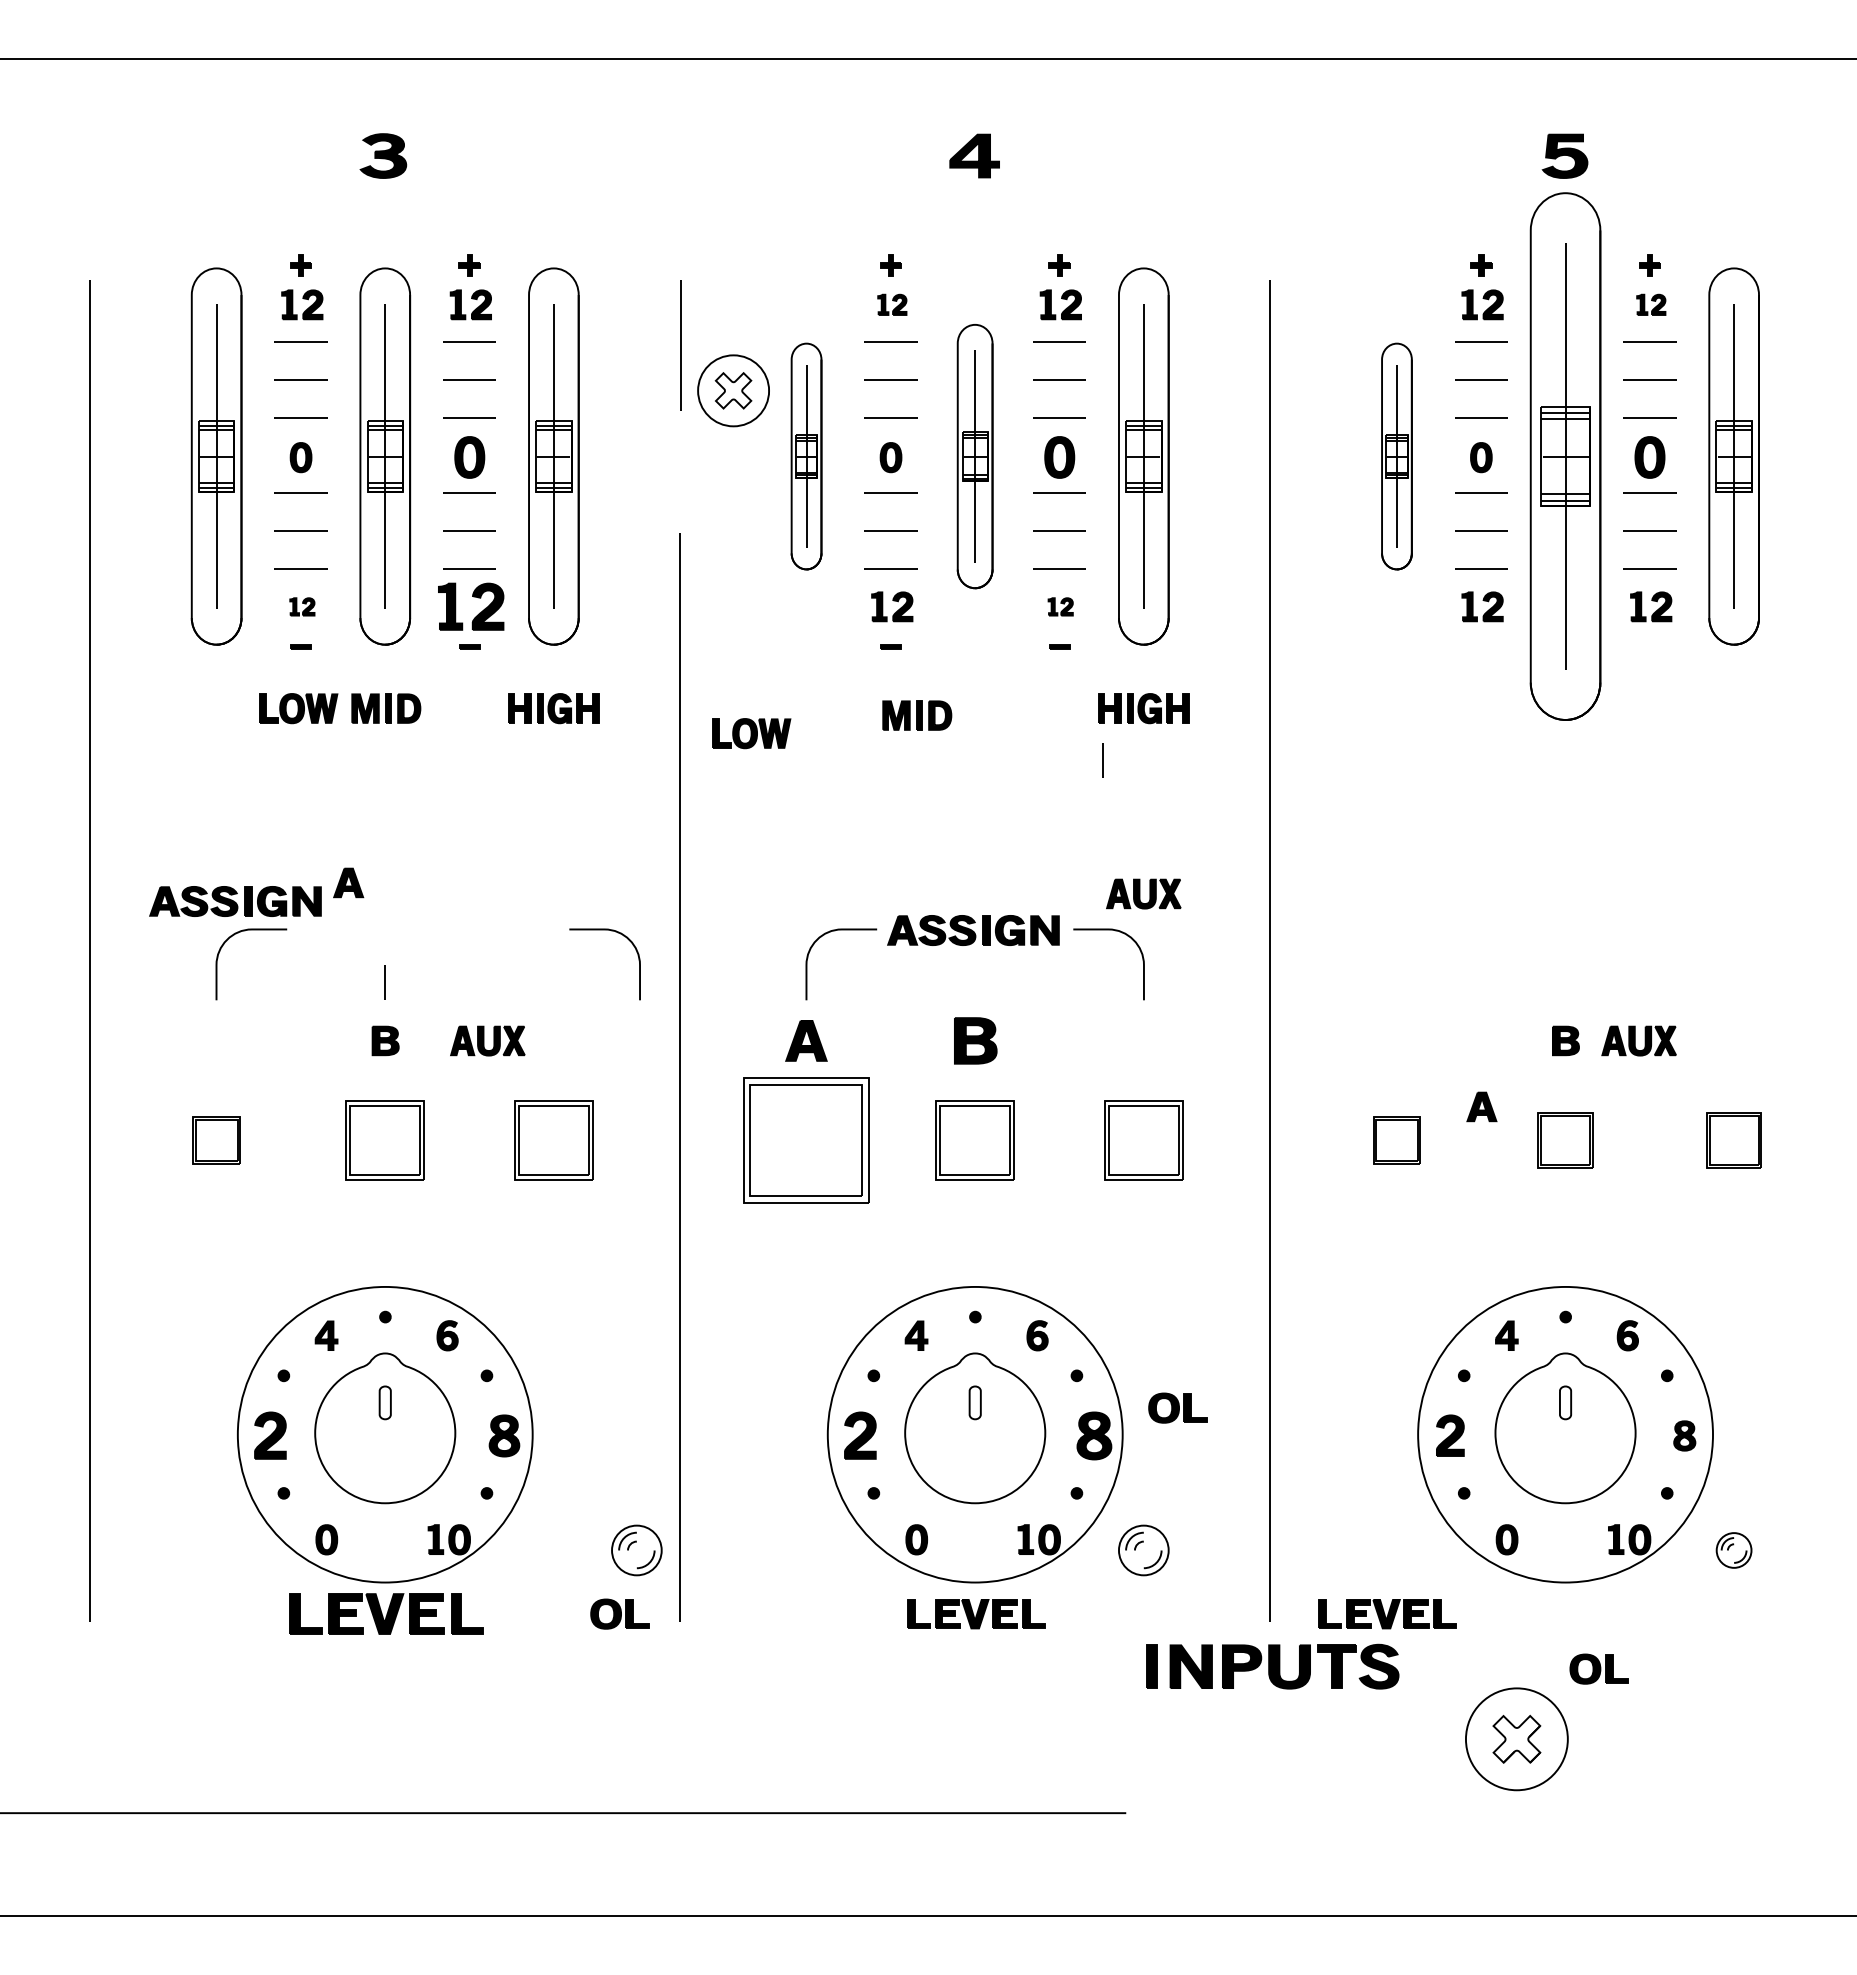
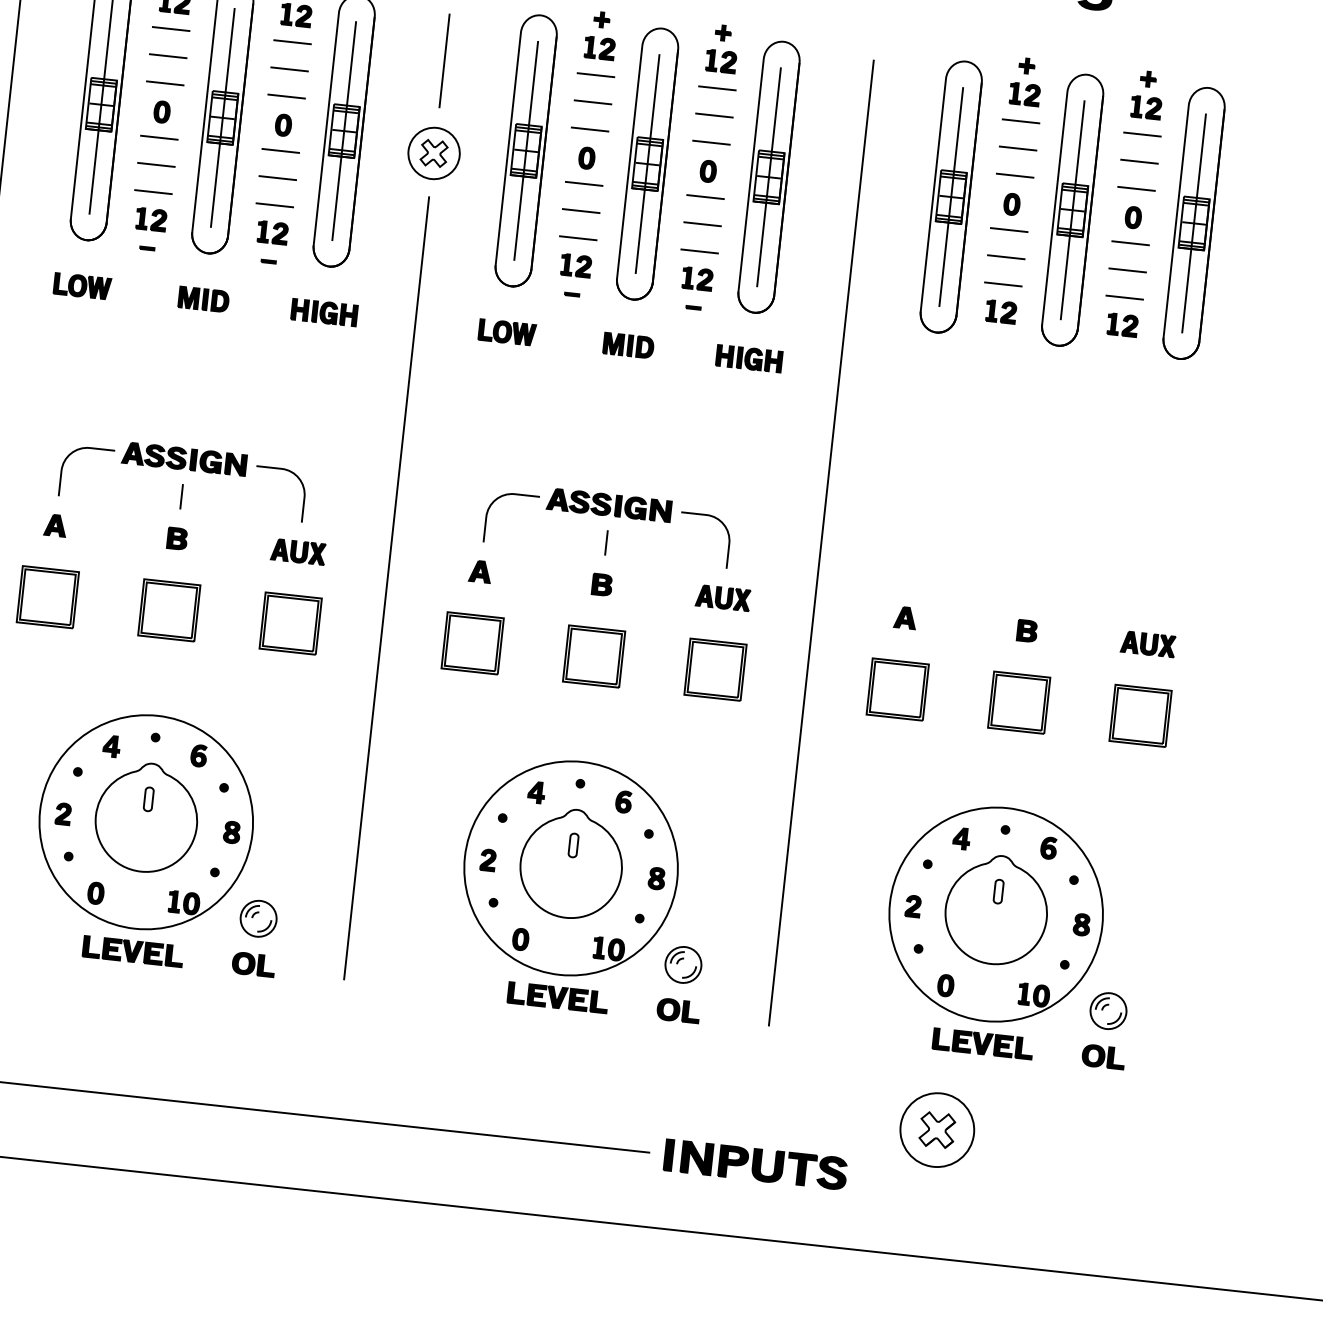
part: (892, 304) -> (599, 48), size x1.43
part: (1651, 304) -> (1146, 107), size x1.43
part: (733, 390) -> (434, 153), moved
part: (806, 456) -> (526, 150), size x1.67
part: (974, 456) -> (647, 163), size x1.43
part: (1396, 456) -> (950, 196), size x1.67
part: (1565, 456) -> (1072, 210), size x0.71
part: (469, 457) -> (283, 125), size x0.71
part: (1059, 457) -> (708, 171), size x0.71
part: (1649, 457) -> (1133, 217), size x0.71
part: (302, 606) -> (151, 219), size x1.67
part: (470, 606) -> (272, 232), size x0.62
part: (1060, 606) -> (697, 278), size x1.67
part: (298, 708) -> (82, 286), moved
part: (917, 715) -> (628, 345), moved
part: (751, 733) -> (507, 332), moved
line: (1102, 760) -> (605, 542), moved
part: (348, 882) -> (55, 525), moved
part: (1143, 893) -> (723, 597), moved
part: (235, 901) -> (184, 459), moved
curve: (611, 931) -> (286, 470), moved
part: (487, 1040) -> (298, 551), moved
part: (806, 1040) -> (480, 571), size x0.71
part: (975, 1040) -> (602, 584), size x0.62
part: (1638, 1040) -> (1147, 643), moved
part: (1481, 1106) -> (905, 617), moved
part: (216, 1140) -> (47, 597), size x1.67
part: (806, 1140) -> (472, 643), size x0.62
part: (1396, 1140) -> (897, 689), size x1.67
part: (1565, 1140) -> (1019, 702), size x1.43
part: (1733, 1140) -> (1140, 715), size x1.43
part: (1177, 1407) -> (678, 1010), moved
part: (269, 1435) -> (62, 813), size x0.62
part: (504, 1435) -> (232, 832), size x0.71
part: (859, 1435) -> (487, 859), size x0.62
part: (1094, 1435) -> (656, 878), size x0.62
part: (1450, 1435) -> (913, 906), size x0.71
part: (636, 1550) -> (258, 918), moved
part: (1733, 1550) -> (1108, 1011), size x1.43
part: (619, 1613) -> (253, 964), moved
part: (386, 1614) -> (133, 951), size x0.71
part: (1387, 1614) -> (982, 1044), moved
part: (1272, 1666) -> (755, 1164), moved
part: (1598, 1668) -> (1103, 1056), moved

